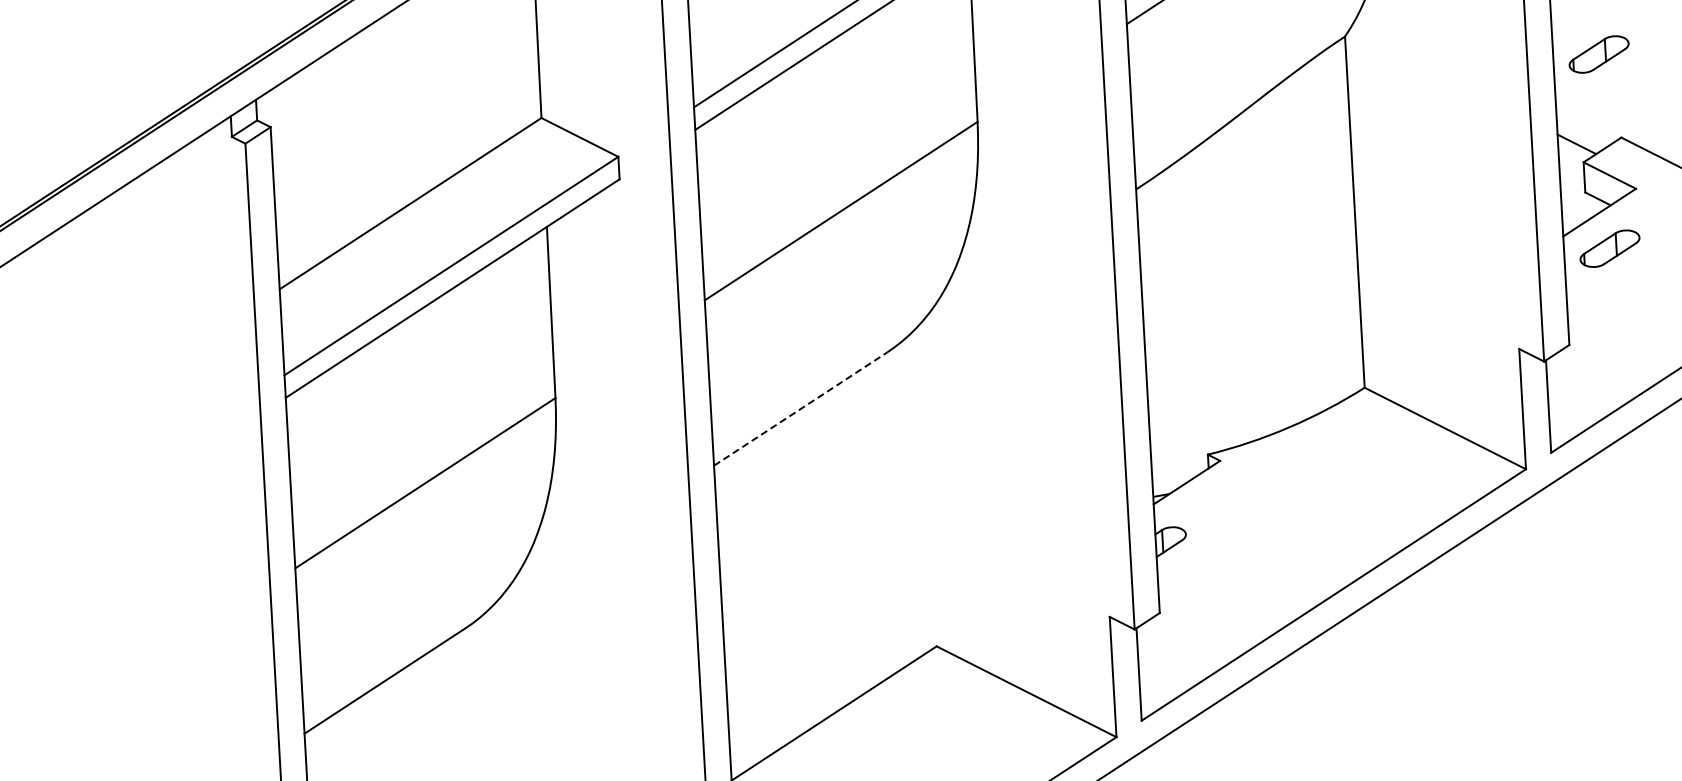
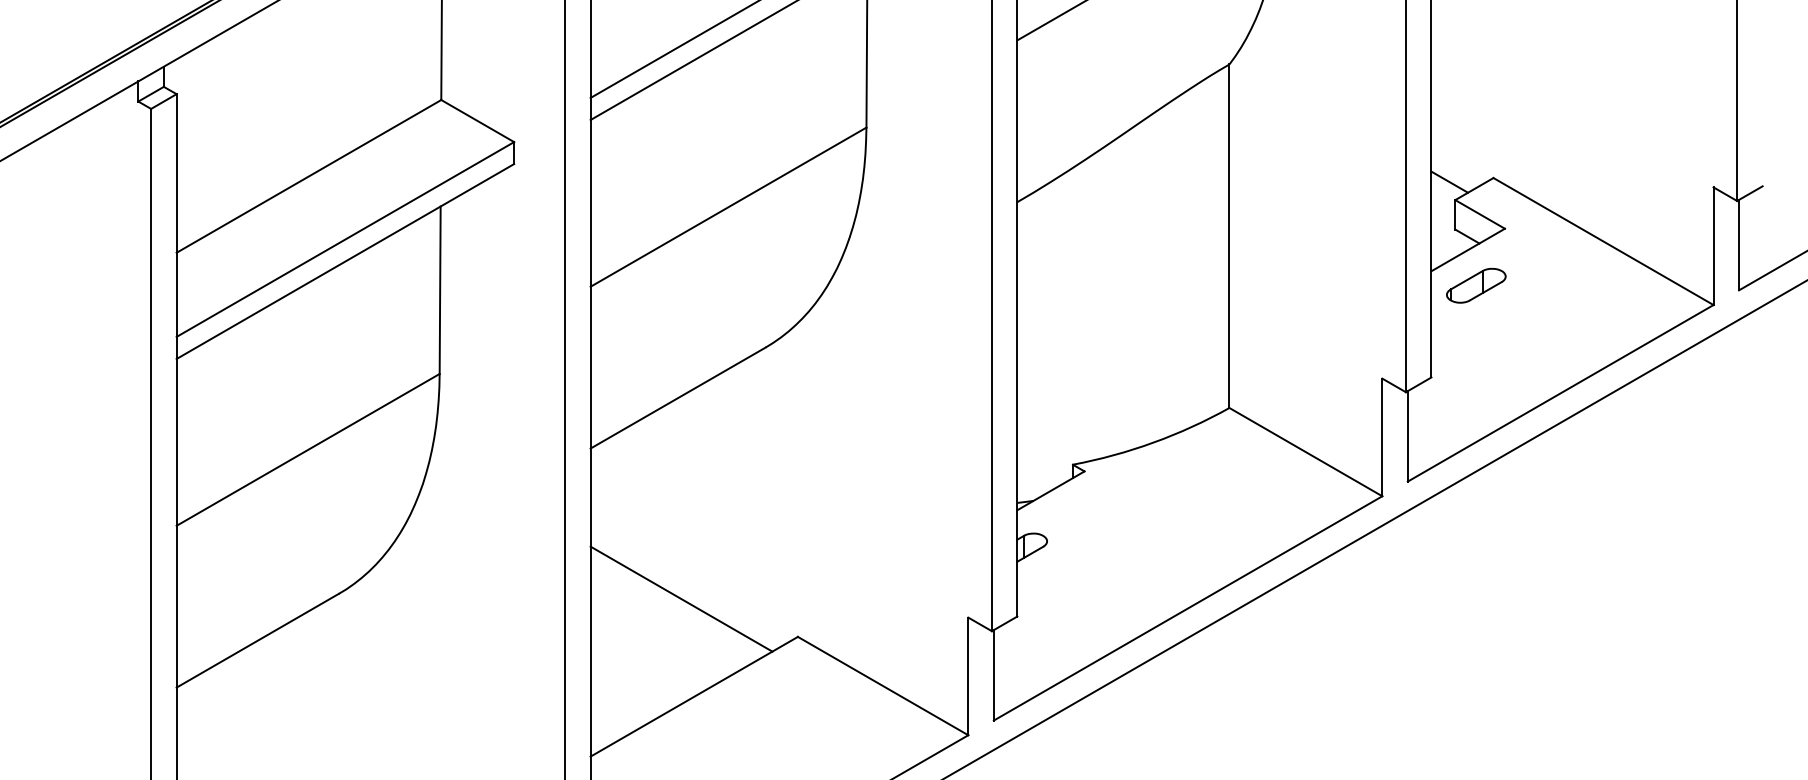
part: (1599, 54) -> (1476, 95), removed
line: (800, 408) -> (678, 397), dashed -> solid
line: (815, 613) -> (681, 598), added

